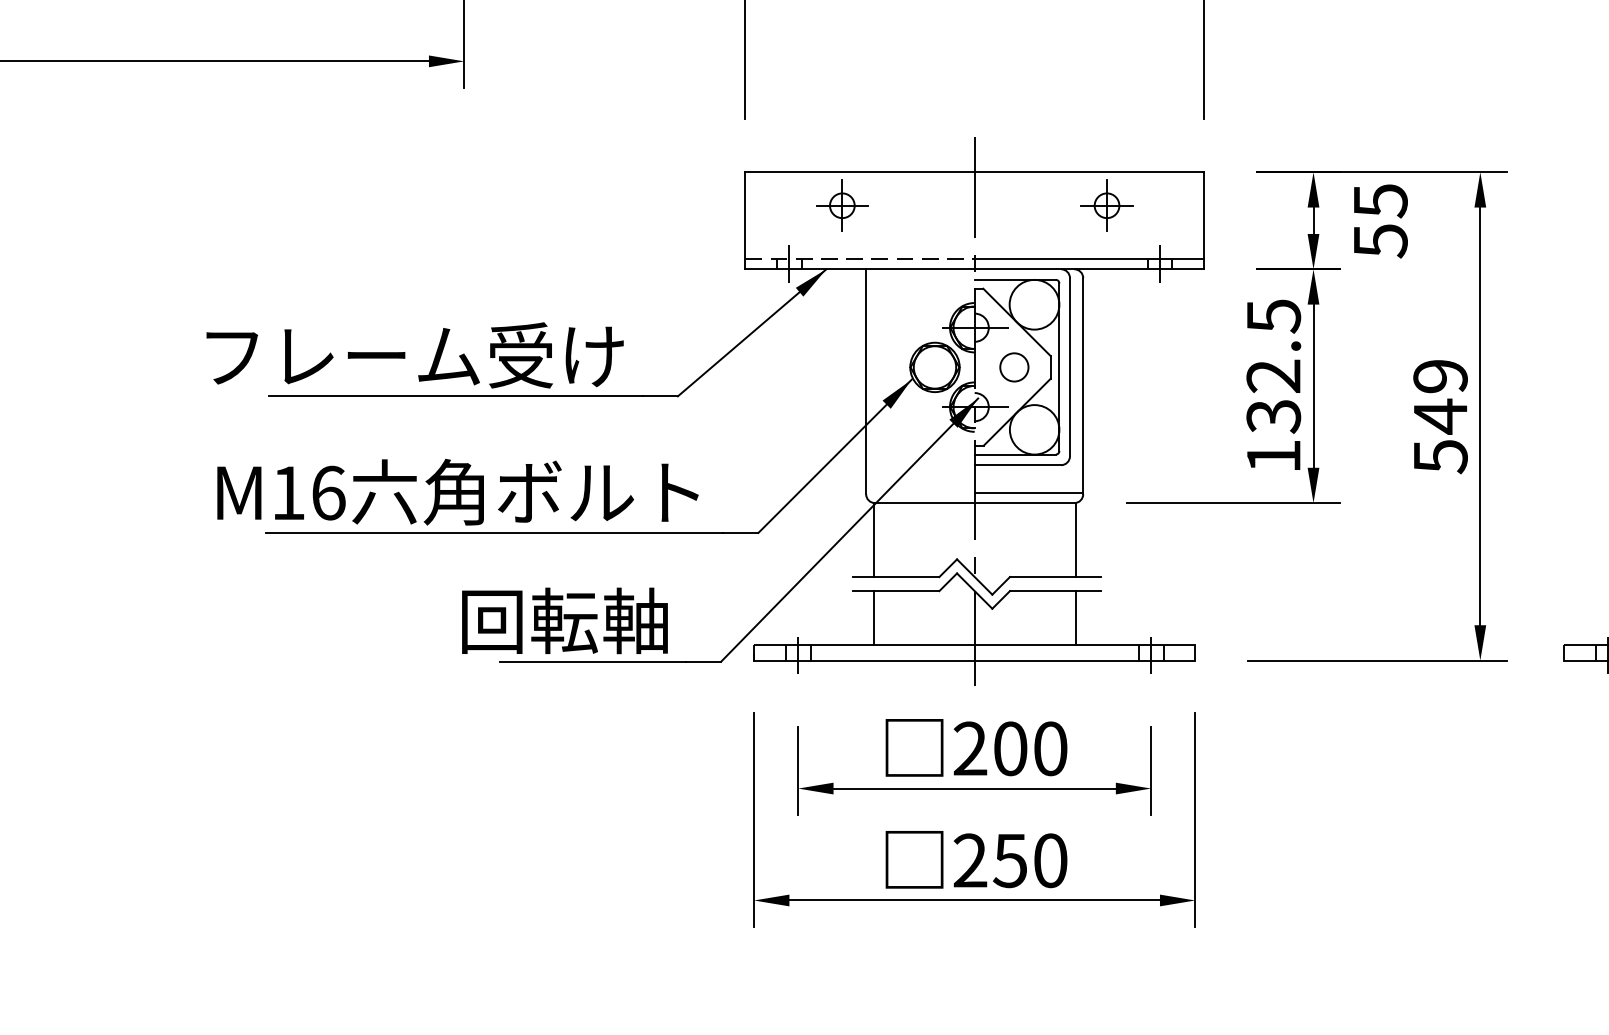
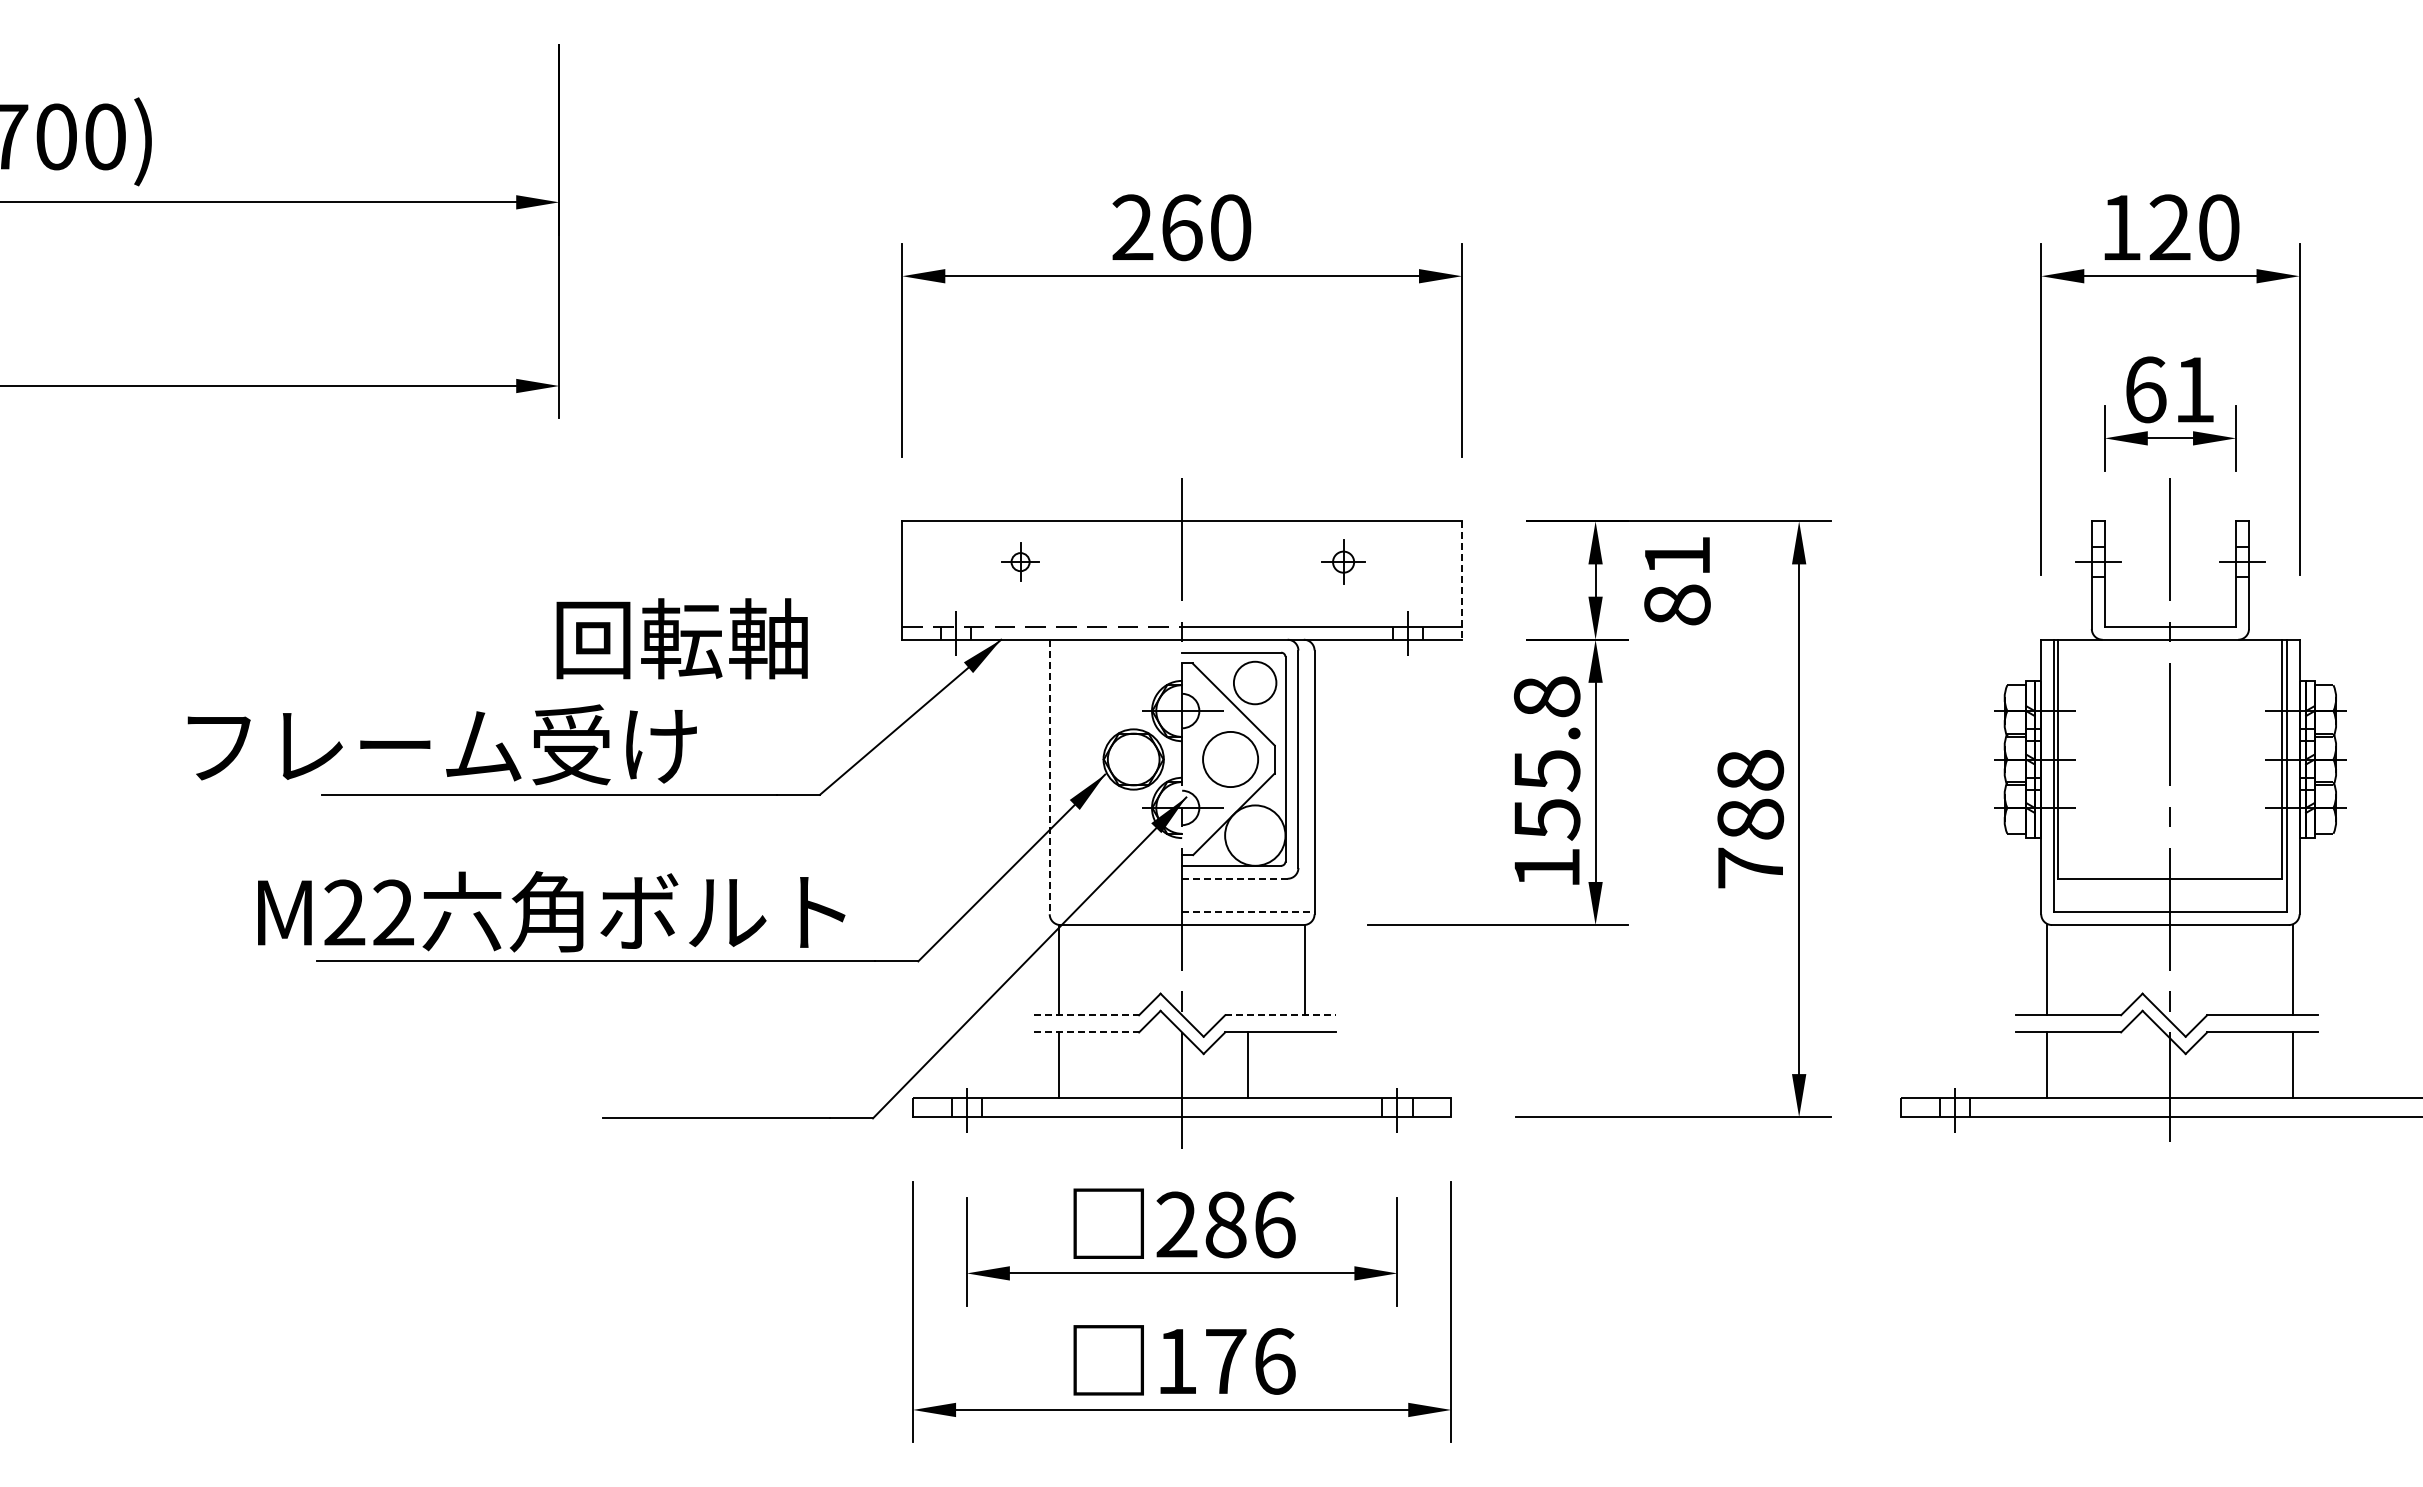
part: (842, 205) -> (1020, 561), size x0.6
part: (1106, 205) -> (1343, 561), size x0.7
line: (1204, 221) -> (1462, 581), solid -> dashed
text: (1380, 221) -> (1677, 581), 55 -> 81
circle: (1033, 304) -> (1254, 682), size x0.7
text: (414, 355) -> (441, 744), moved
text: (1273, 366) -> (1546, 758), 132.5 -> 155.8
circle: (1014, 367) -> (1230, 759), size x1.6
line: (865, 382) -> (1049, 777), solid -> dashed
text: (1440, 416) -> (1750, 819), 549 -> 788
line: (1017, 464) -> (1234, 878), solid -> dashed
text: (308, 492) -> (369, 912), M16 -> M22
line: (1029, 492) -> (1248, 912), solid -> dashed
line: (896, 577) -> (1086, 1015), solid -> dashed
line: (1056, 577) -> (1281, 1015), solid -> dashed
line: (896, 591) -> (1086, 1032), solid -> dashed
line: (1075, 617) -> (1248, 1064), moved
text: (564, 620) -> (681, 638), moved
text: (1030, 748) -> (1250, 1224), 200 -> 286
text: (1010, 860) -> (1225, 1361), 250 -> 176

